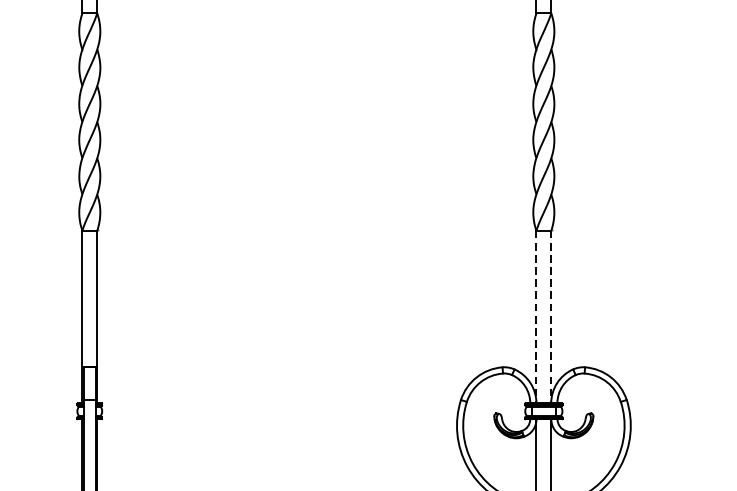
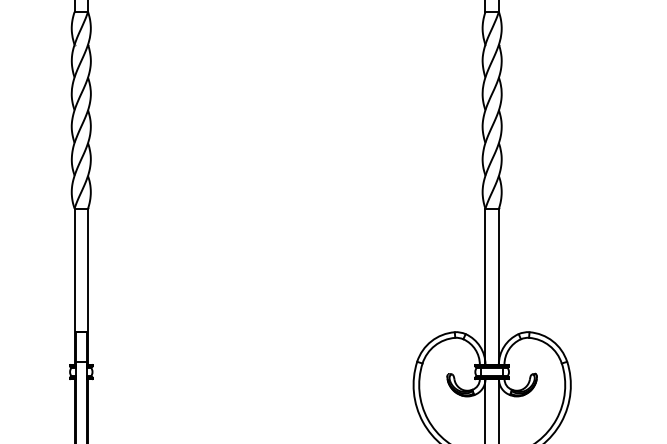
line: (536, 317) -> (485, 287), dashed -> solid
line: (550, 317) -> (498, 287), dashed -> solid

